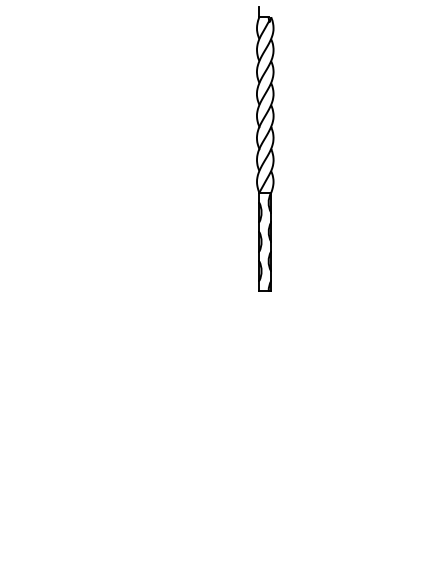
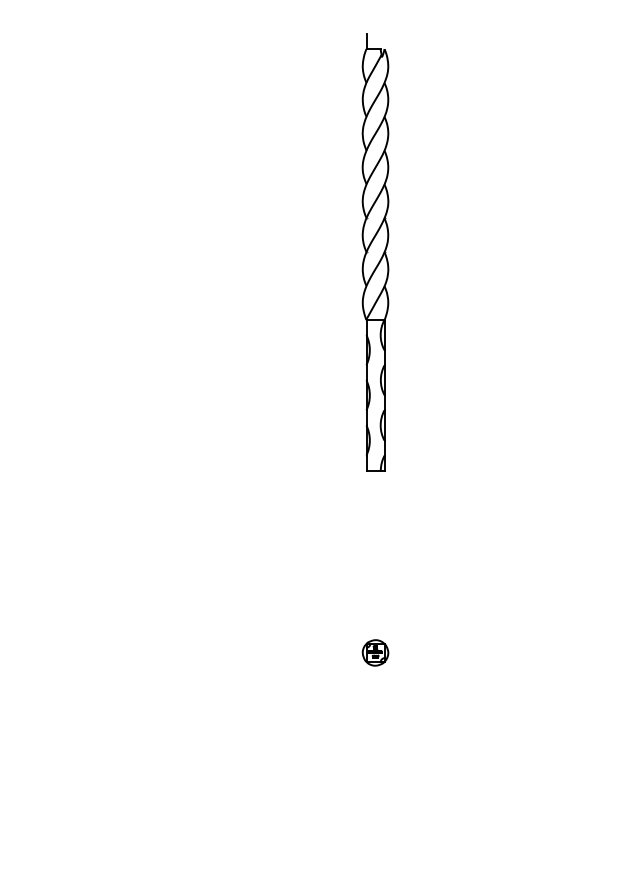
part: (265, 408) -> (375, 652), added

